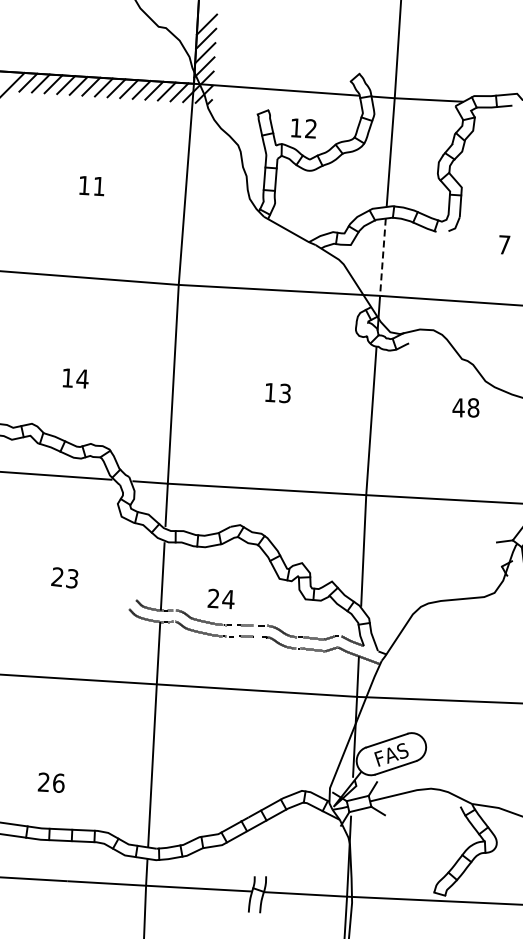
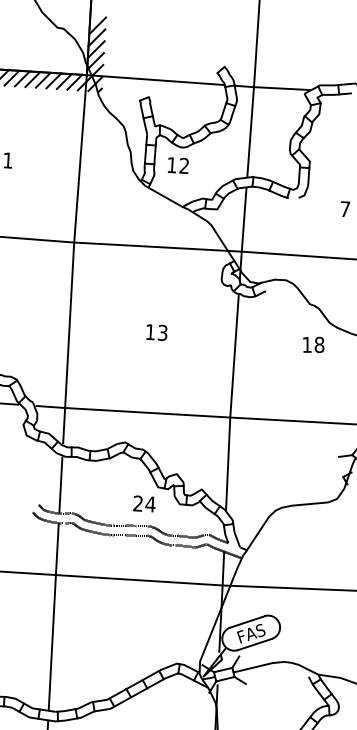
text: (303, 128) -> (178, 165), moved
line: (382, 257) -> (243, 219), dashed -> solid
text: (458, 407) -> (307, 344), 48 -> 18
text: (220, 598) -> (143, 503), moved

